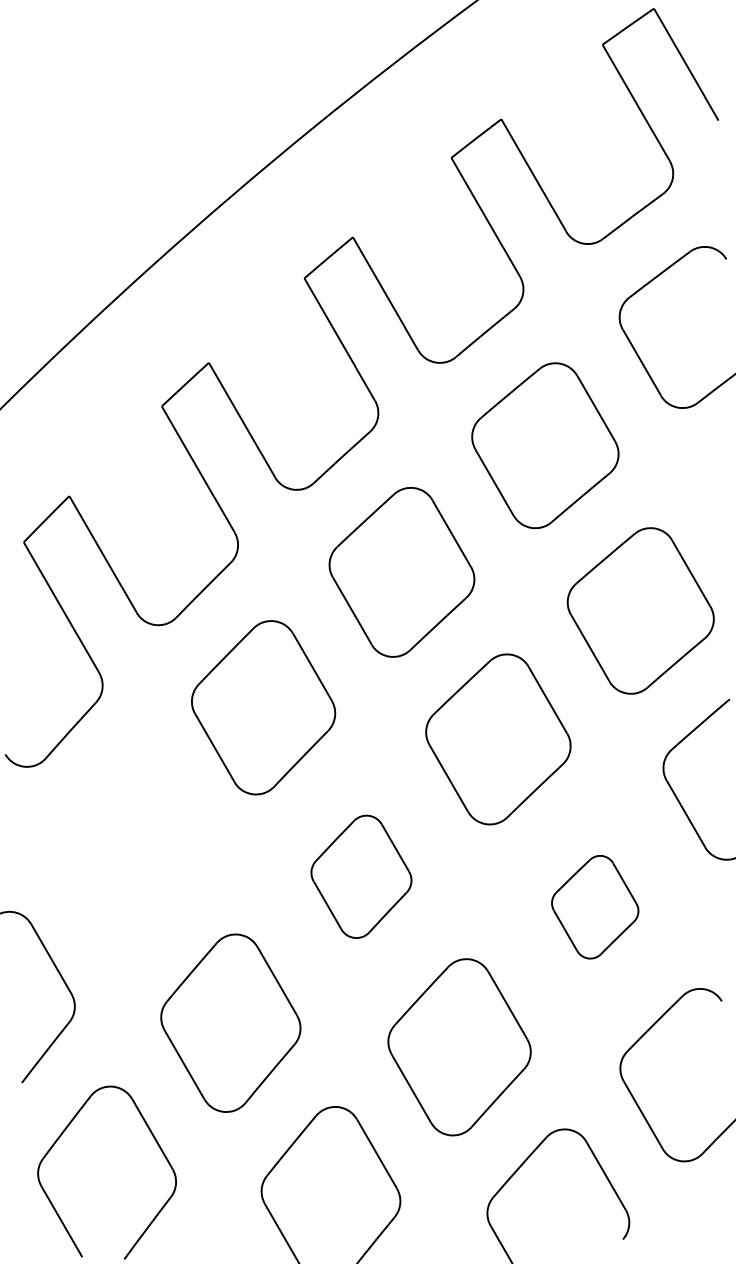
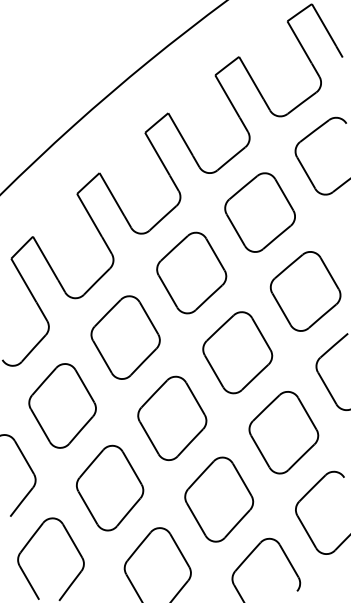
part: (131, 849) -> (62, 405), added
part: (361, 875) -> (172, 417), size x1.43
part: (594, 906) -> (283, 432), size x1.67

